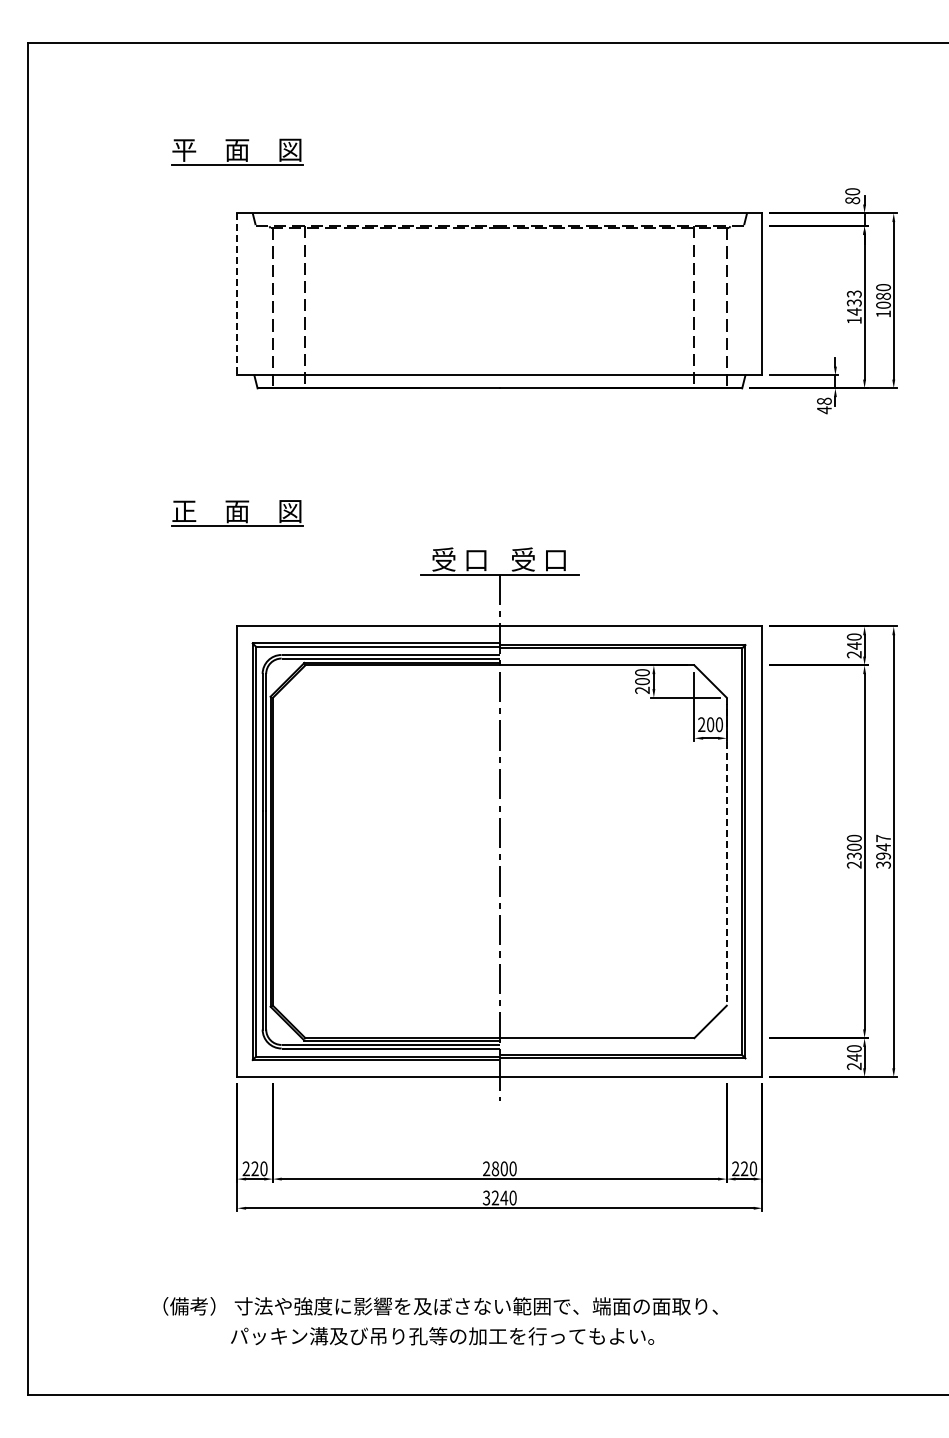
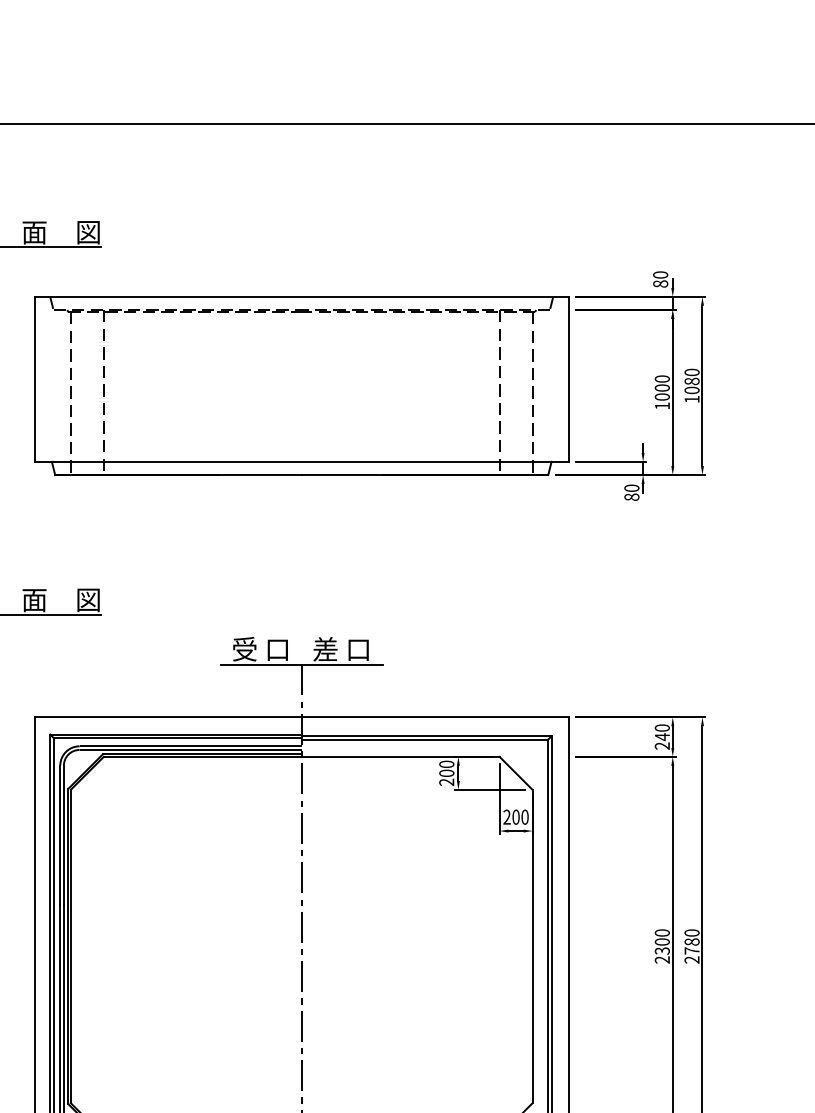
line: (237, 294) -> (34, 379), dashed -> solid
text: (853, 302) -> (661, 387), 1433 -> 1000
text: (824, 405) -> (632, 492), 48 -> 80
text: (523, 559) -> (325, 649), 受 口 -> 差 口
line: (726, 851) -> (532, 946), dashed -> solid
text: (883, 851) -> (692, 946), 3947 -> 2780

